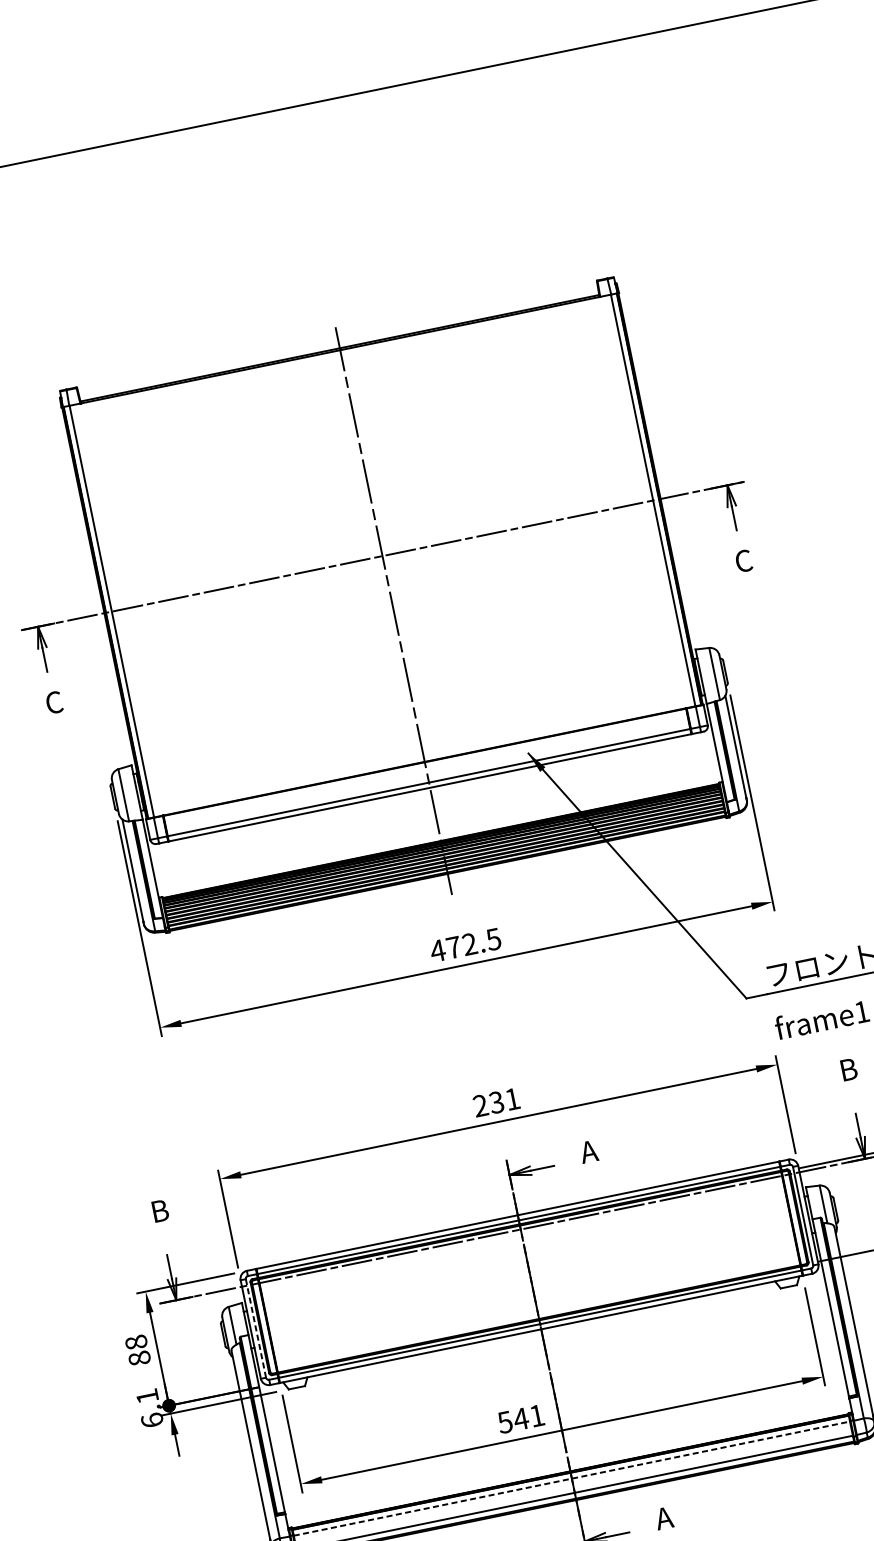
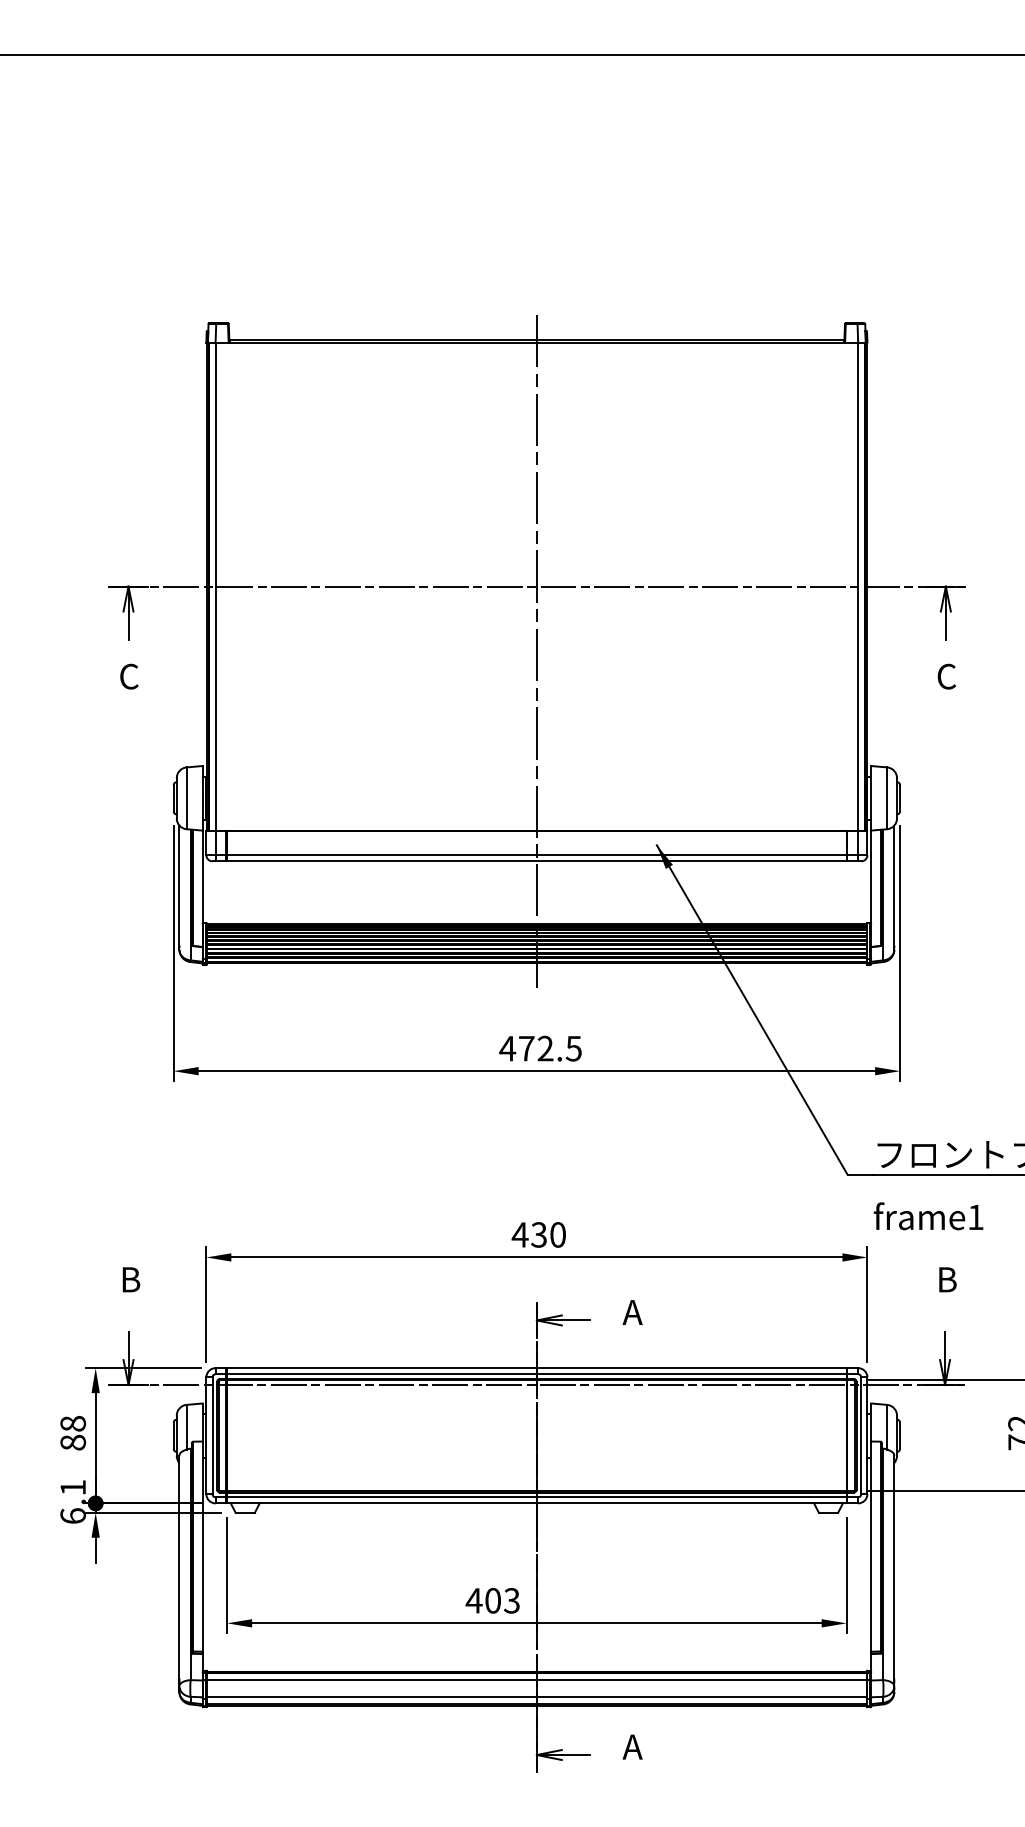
text: (496, 1102) -> (538, 1234), 231 -> 430
line: (255, 1328) -> (212, 1435), dashed -> solid
text: (520, 1418) -> (492, 1600), 541 -> 403
line: (571, 1478) -> (536, 1680), dashed -> solid

